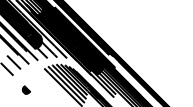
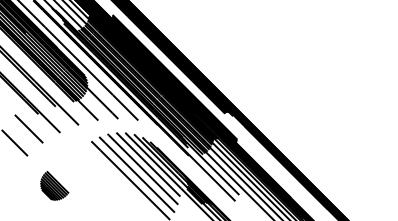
part: (26, 89) -> (54, 184), size x1.67

